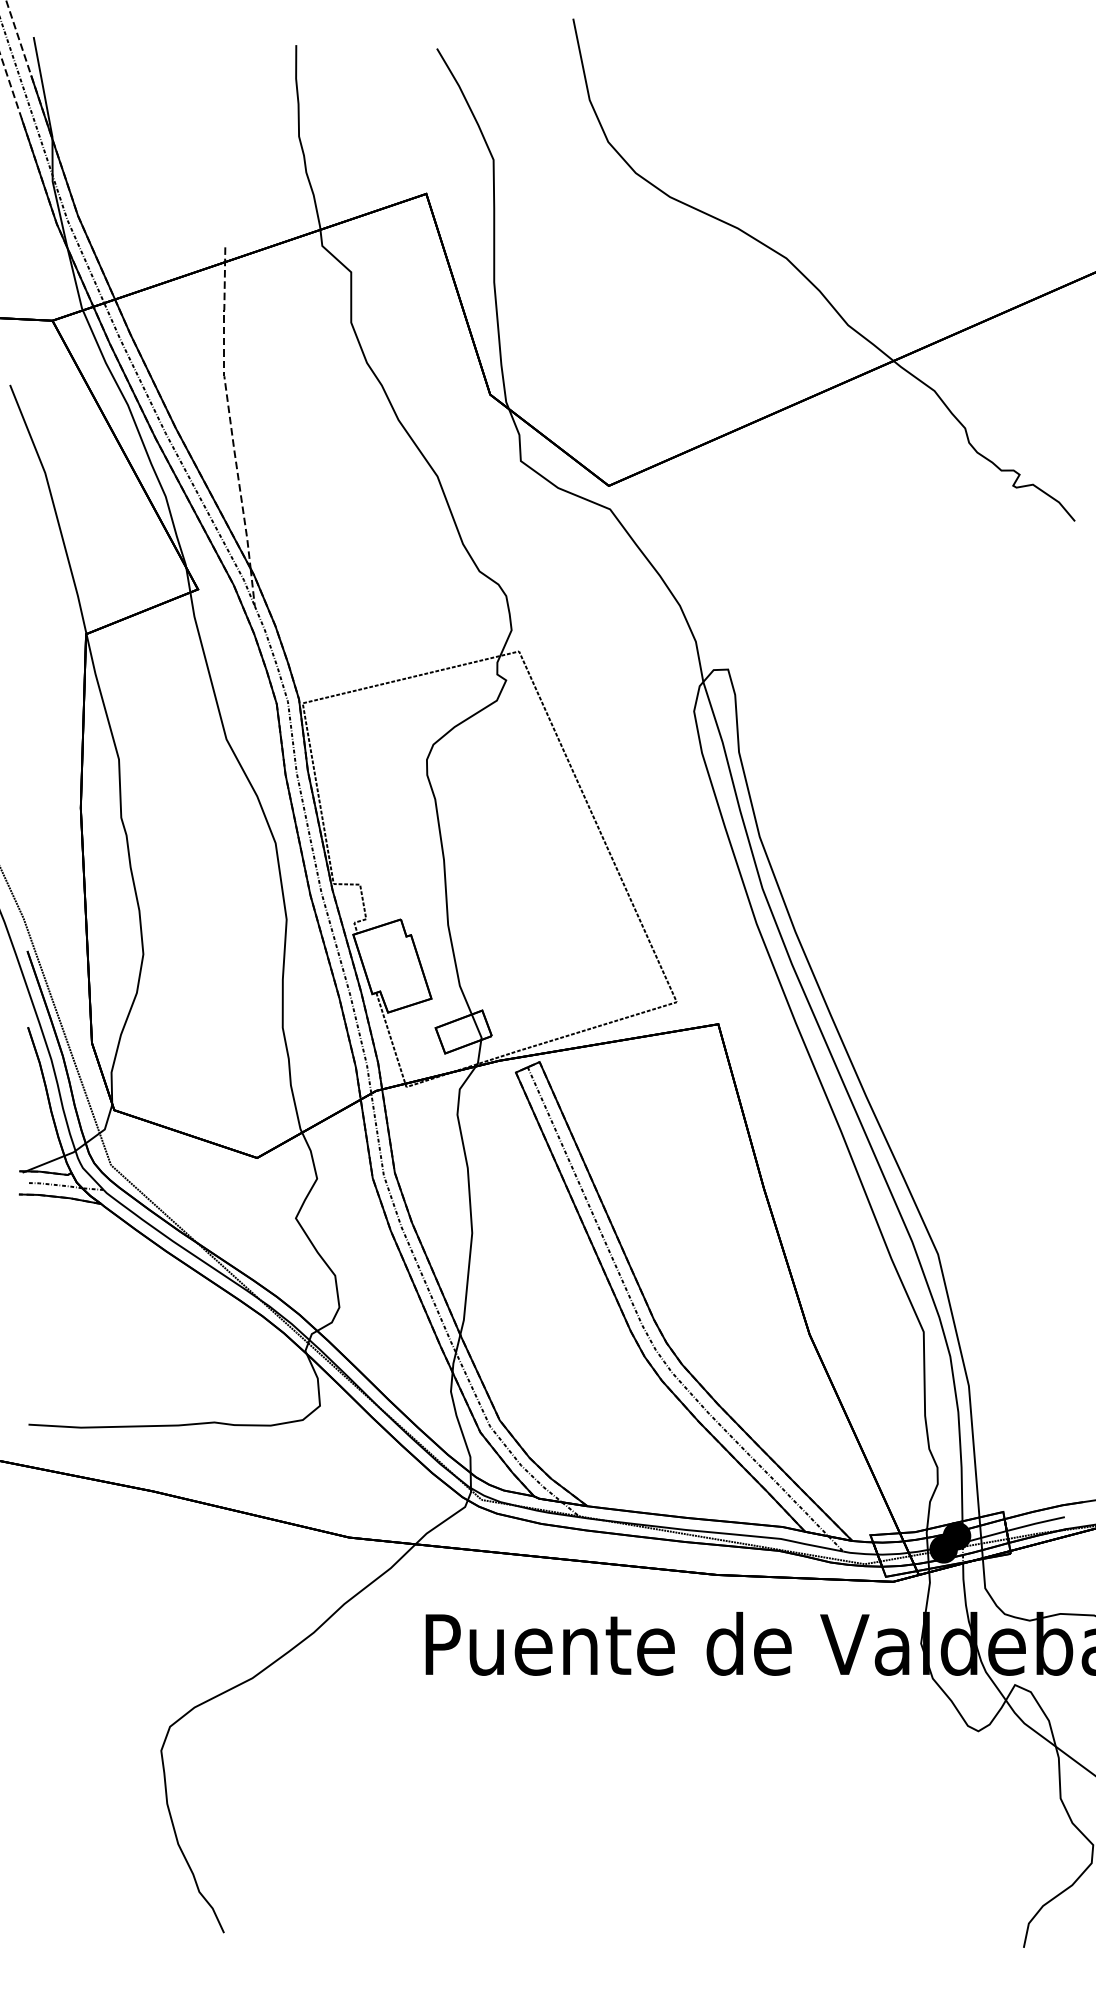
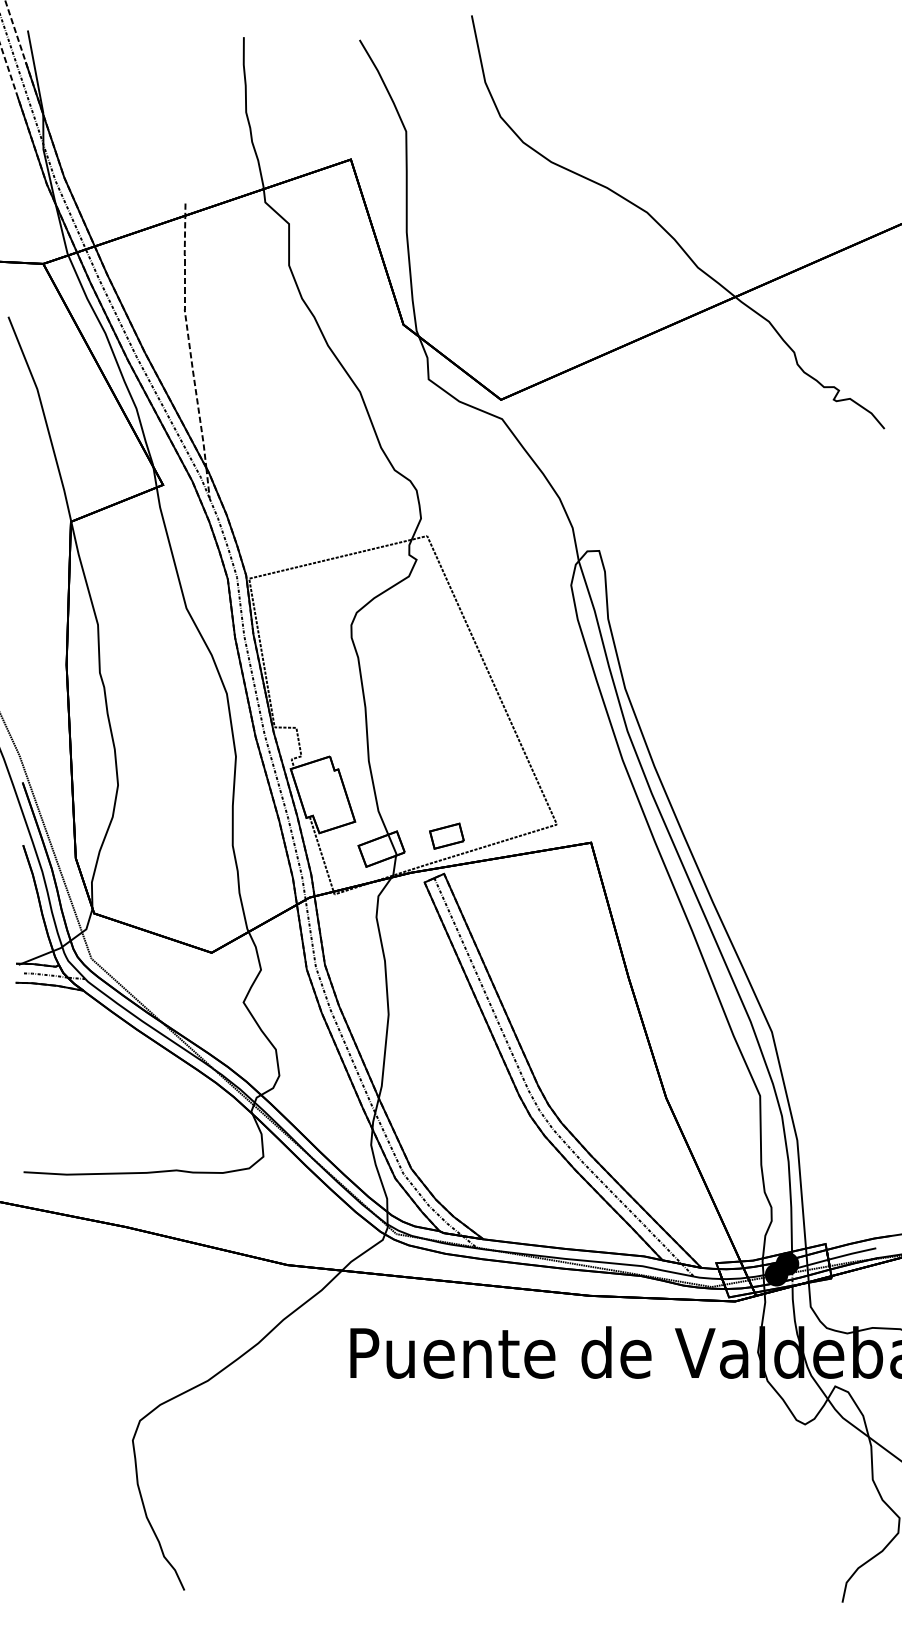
part: (542, 1015) -> (446, 835), added

